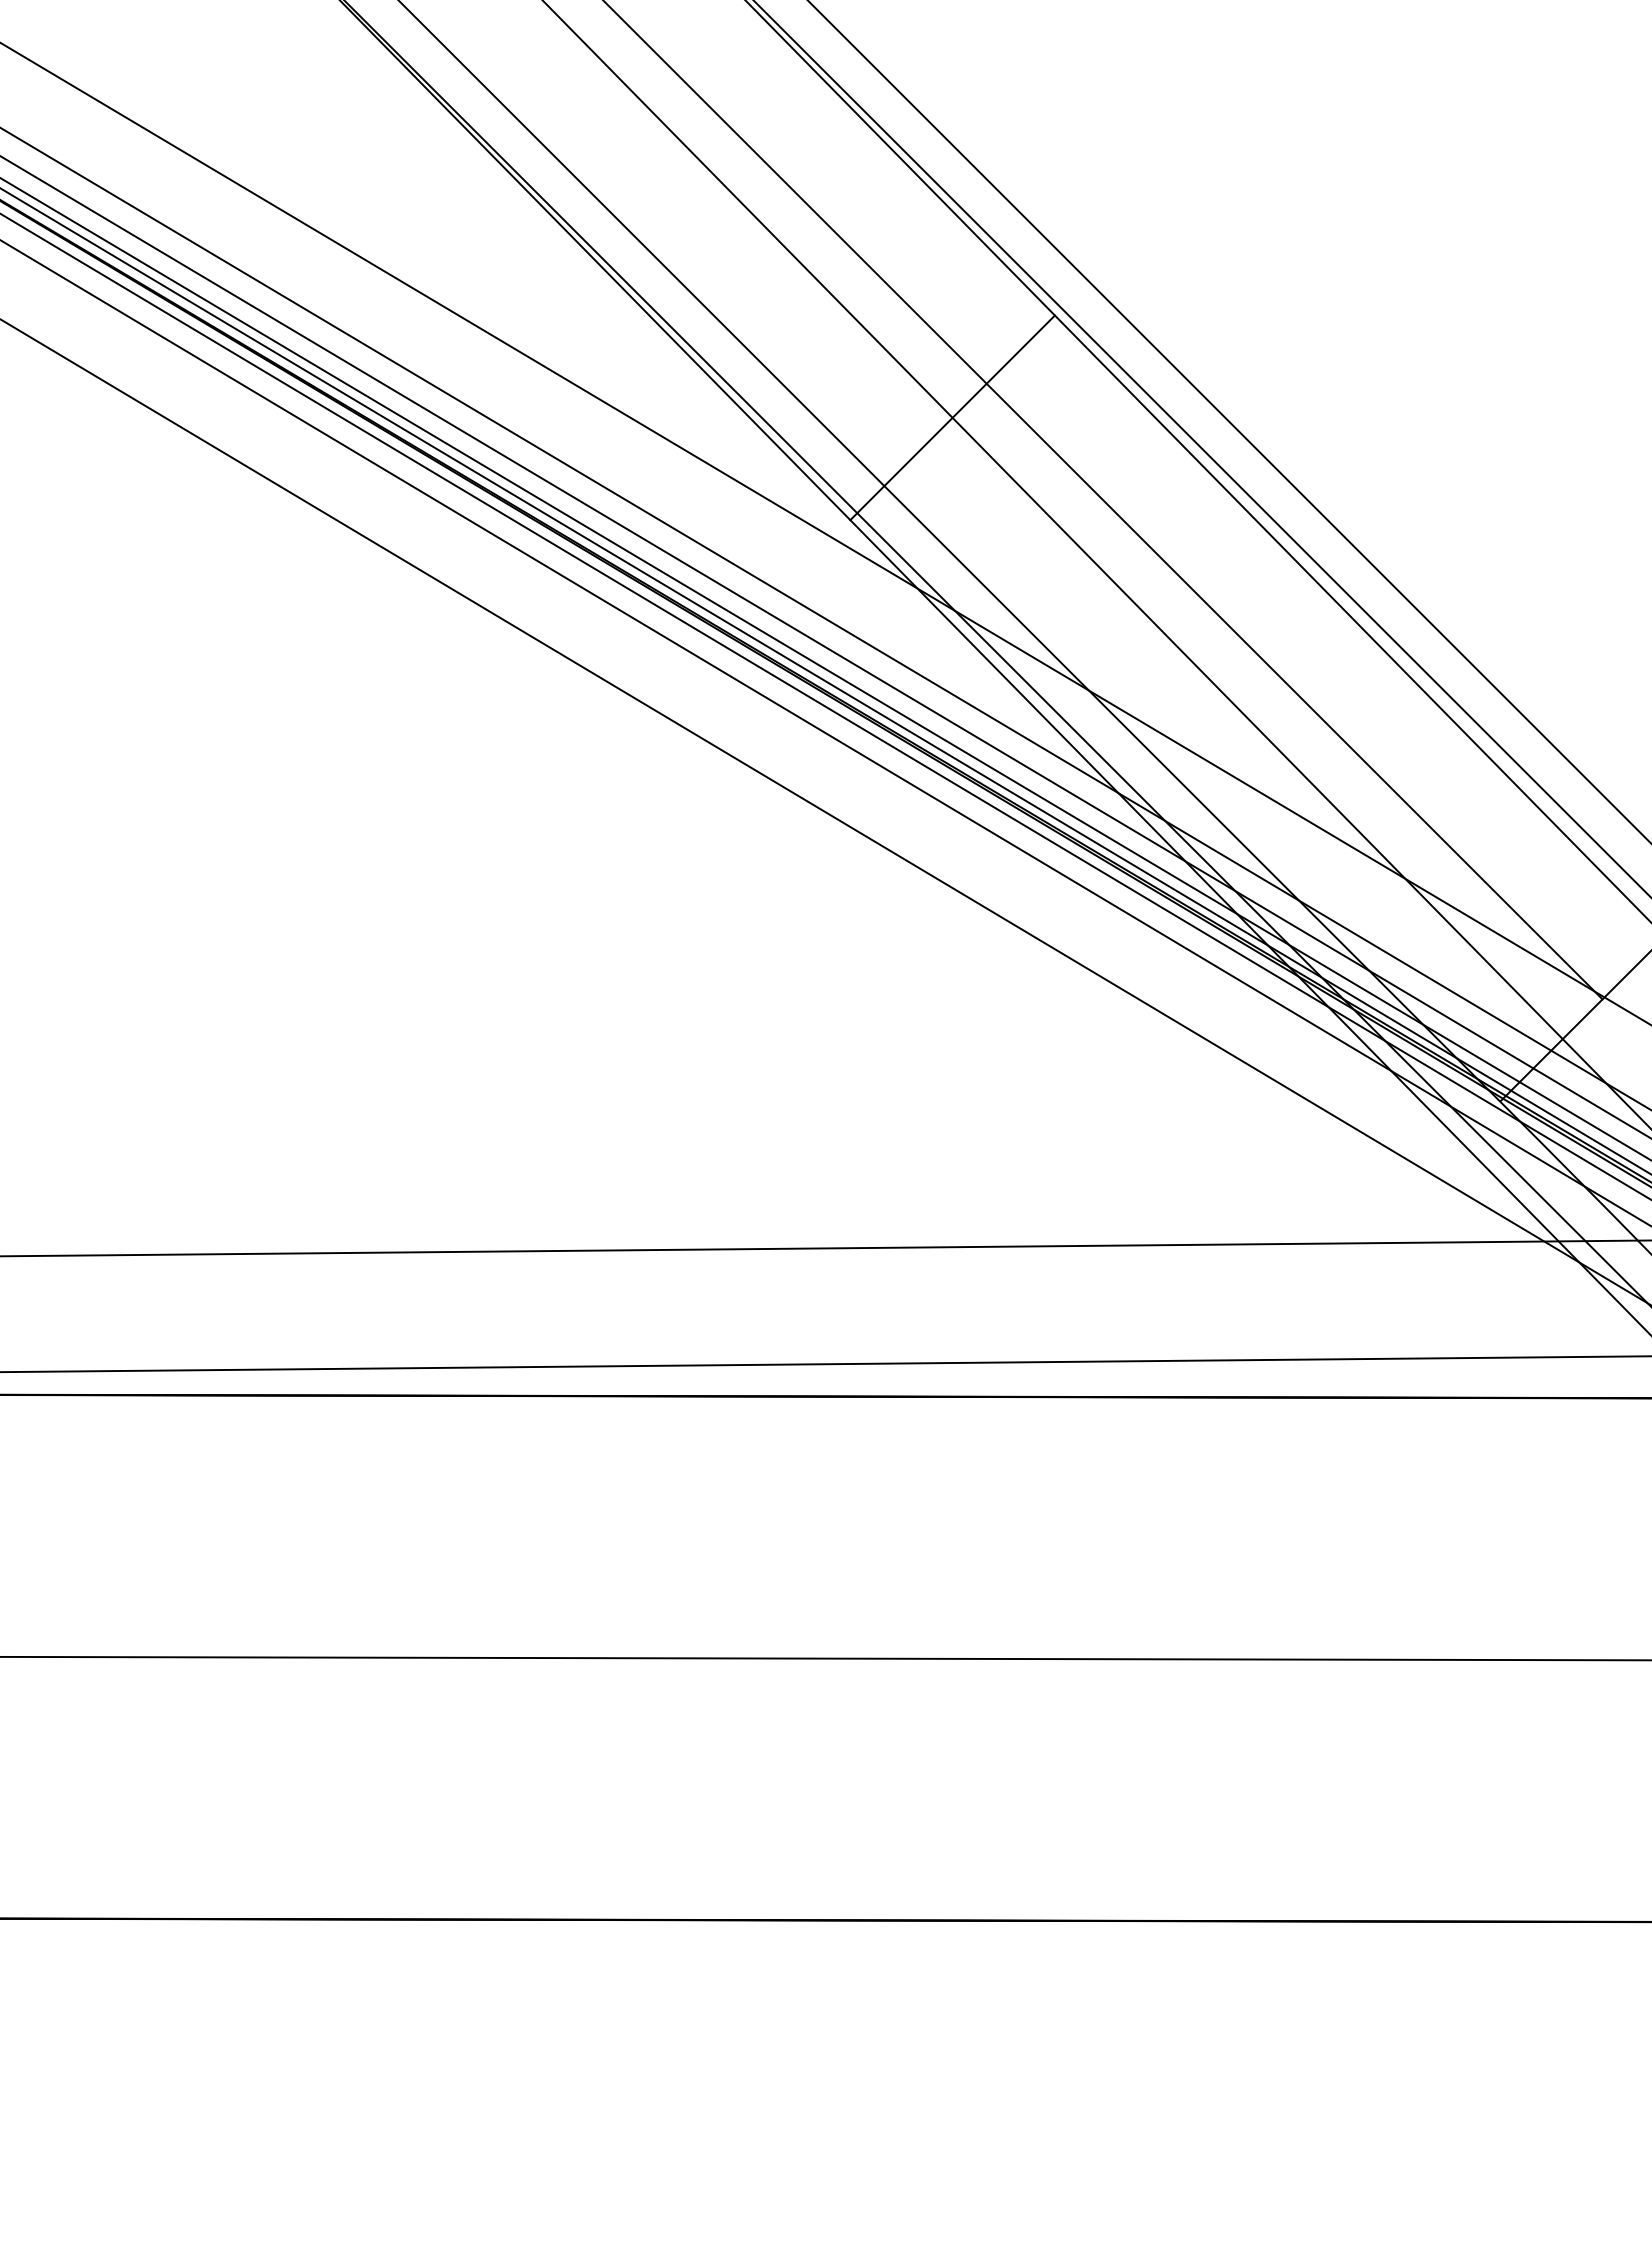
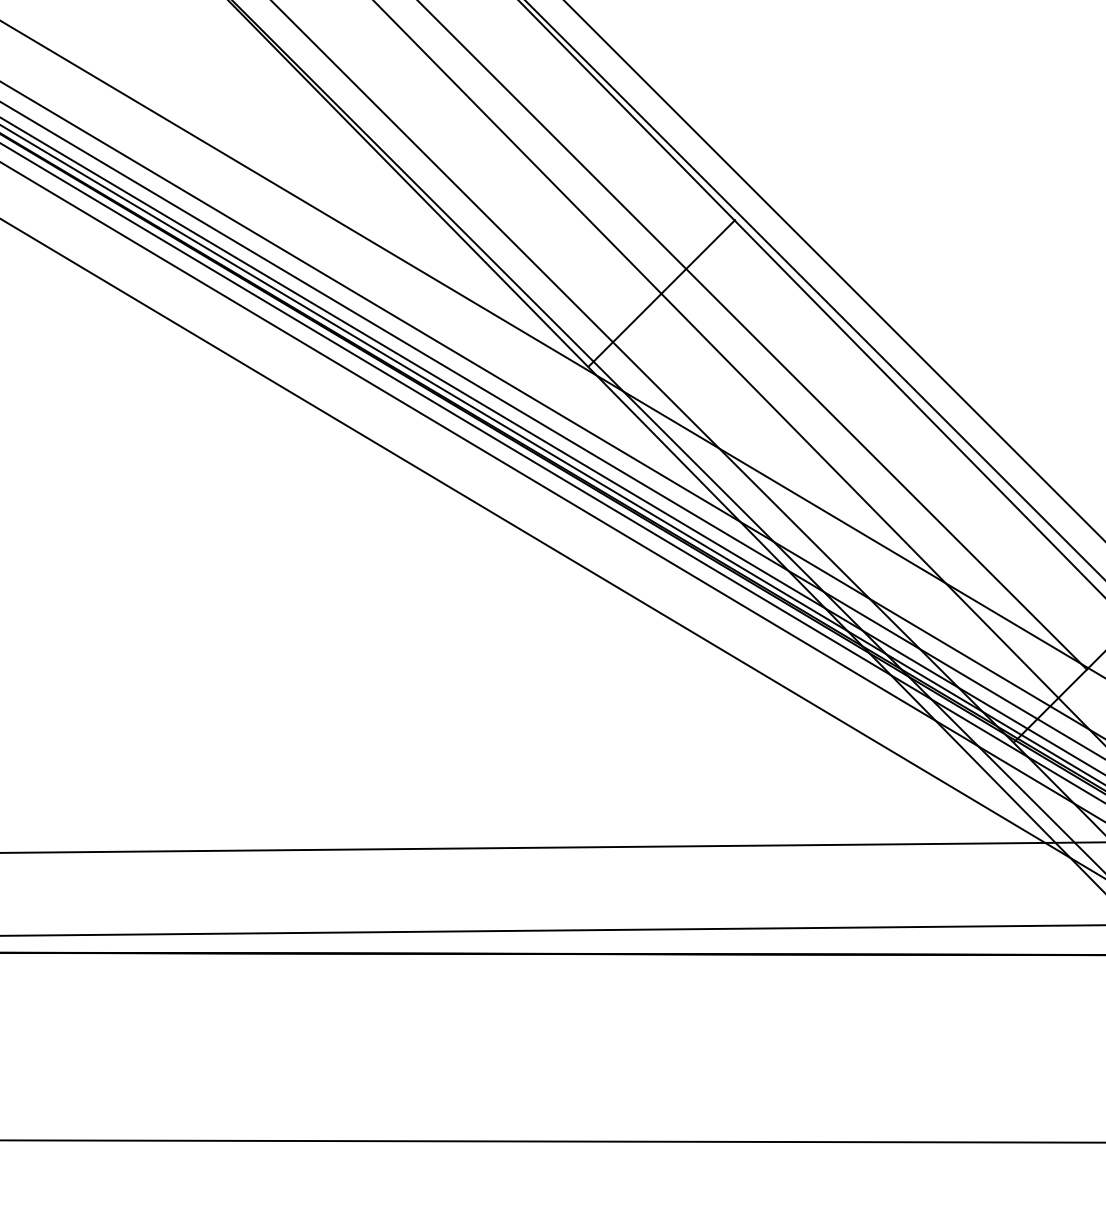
line: (952, 417) -> (661, 293), moved

